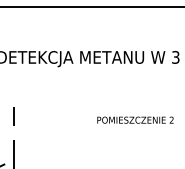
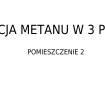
text: (135, 119) -> (55, 51), moved

